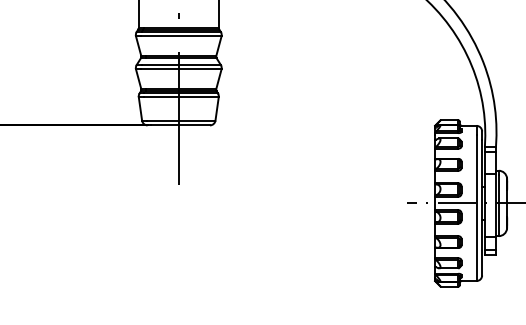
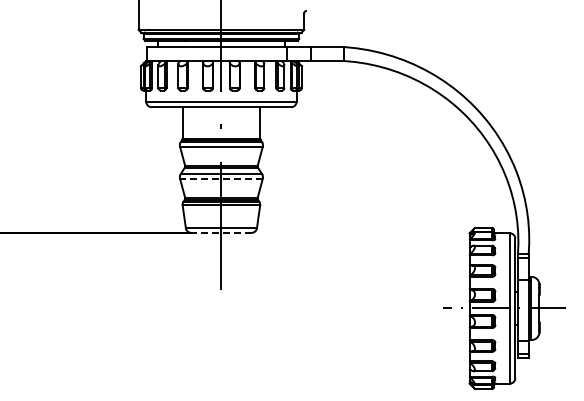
line: (180, 69) -> (223, 178), solid -> dashed
line: (179, 125) -> (222, 232), solid -> dashed

